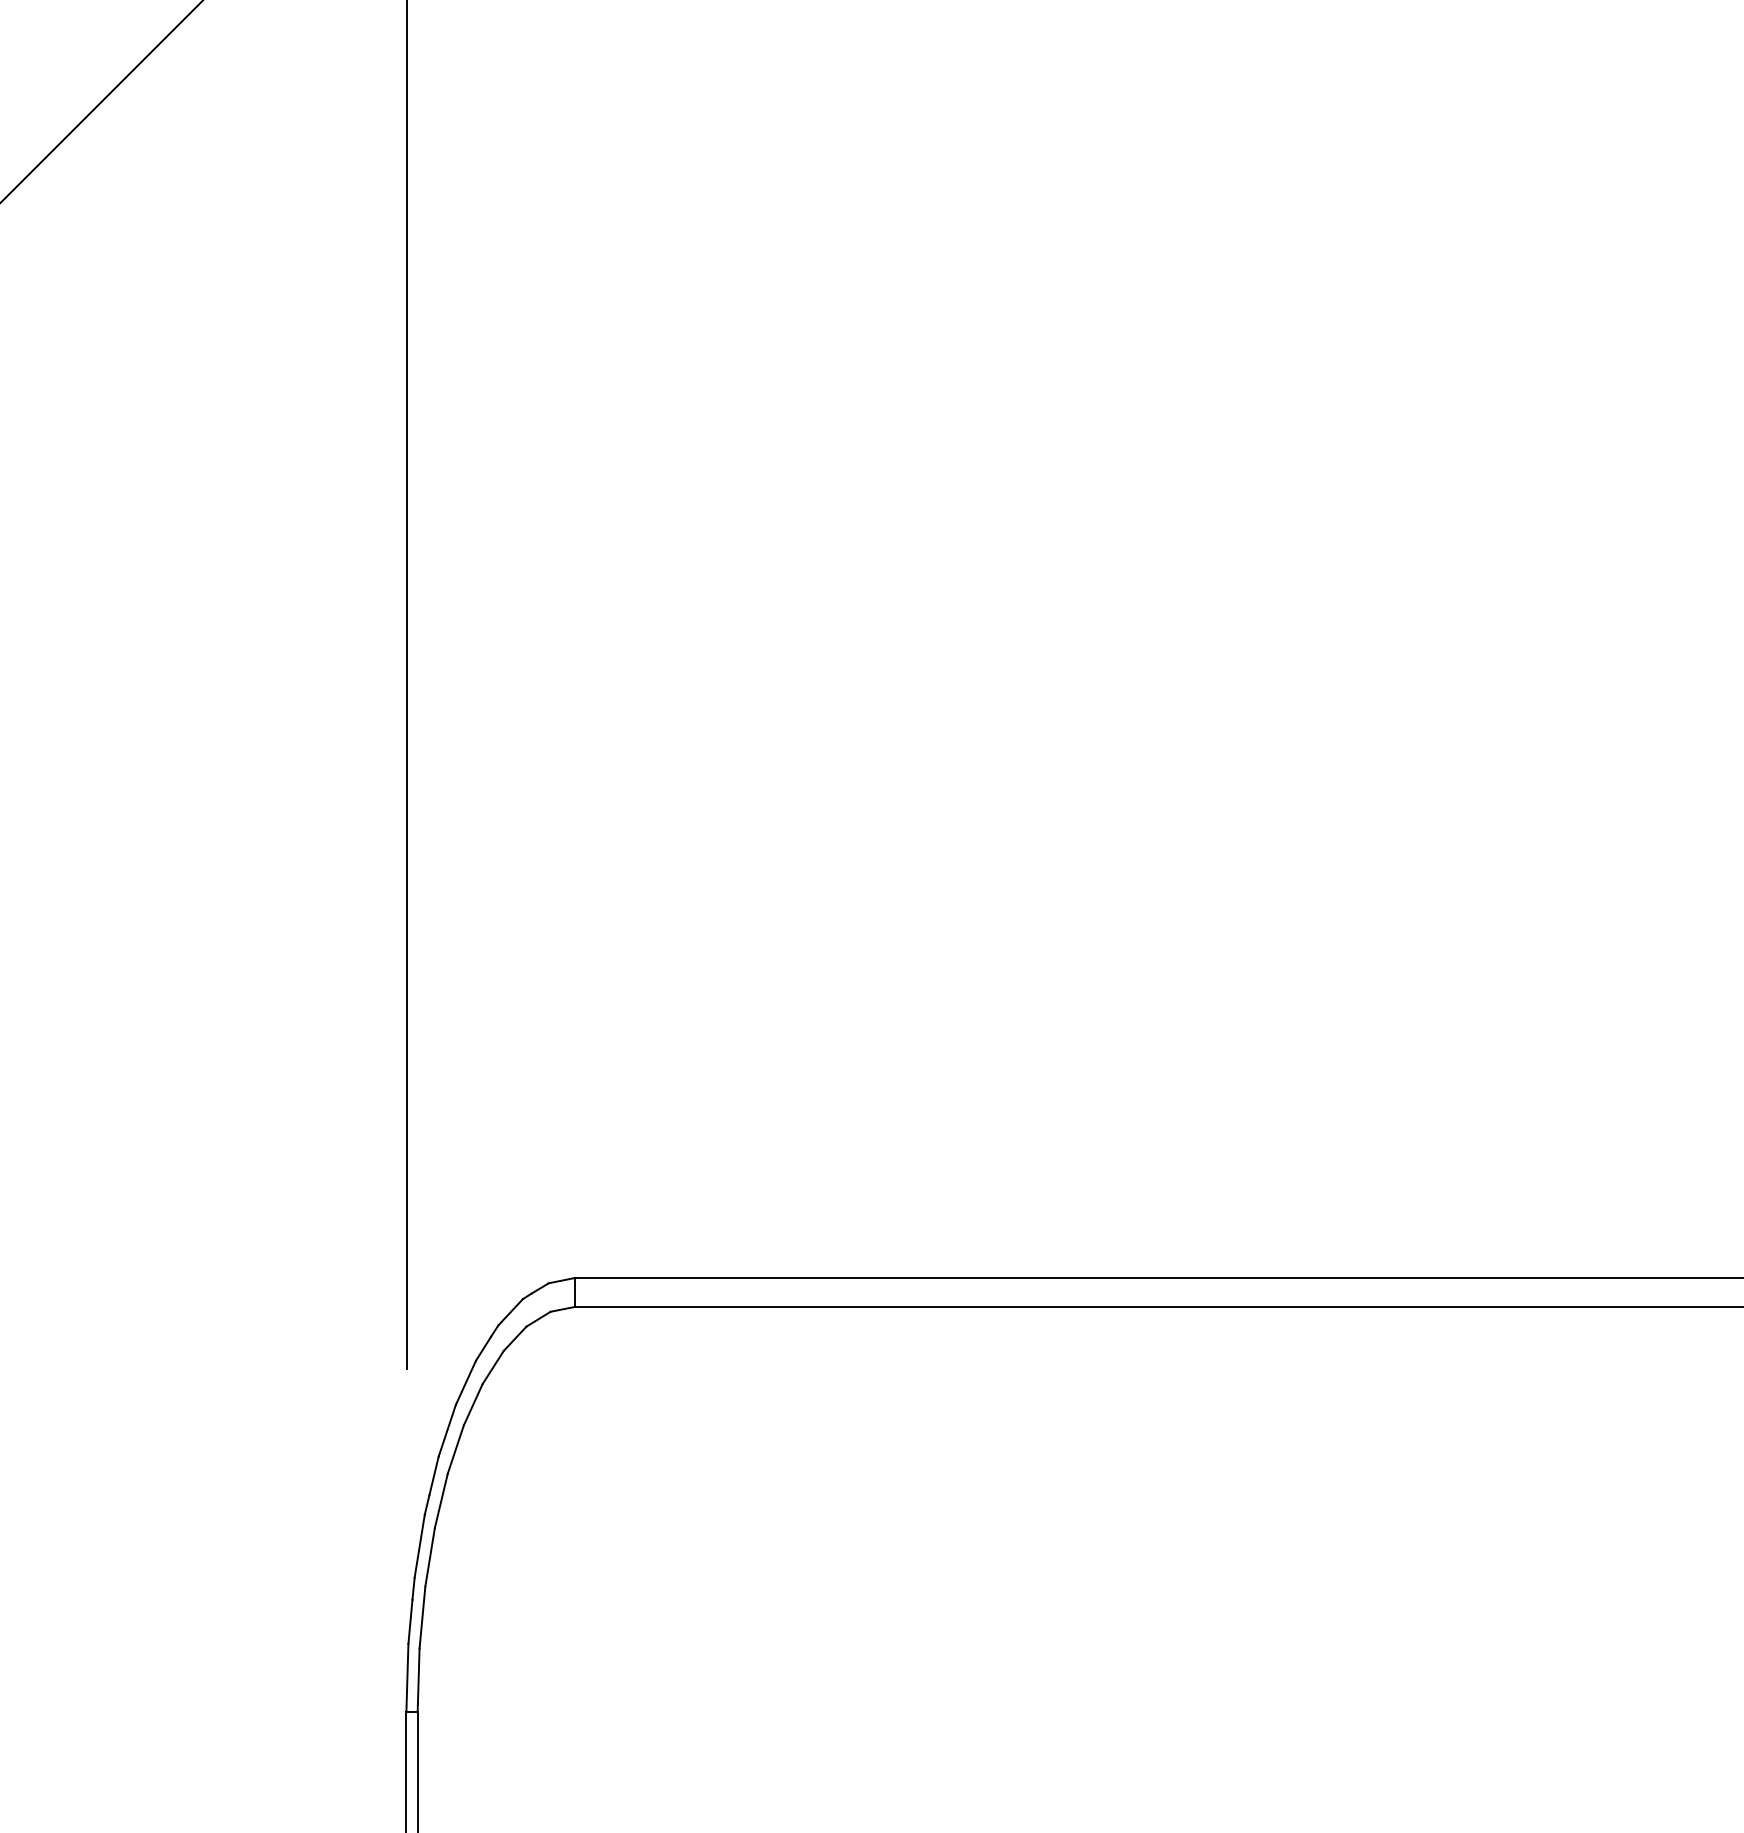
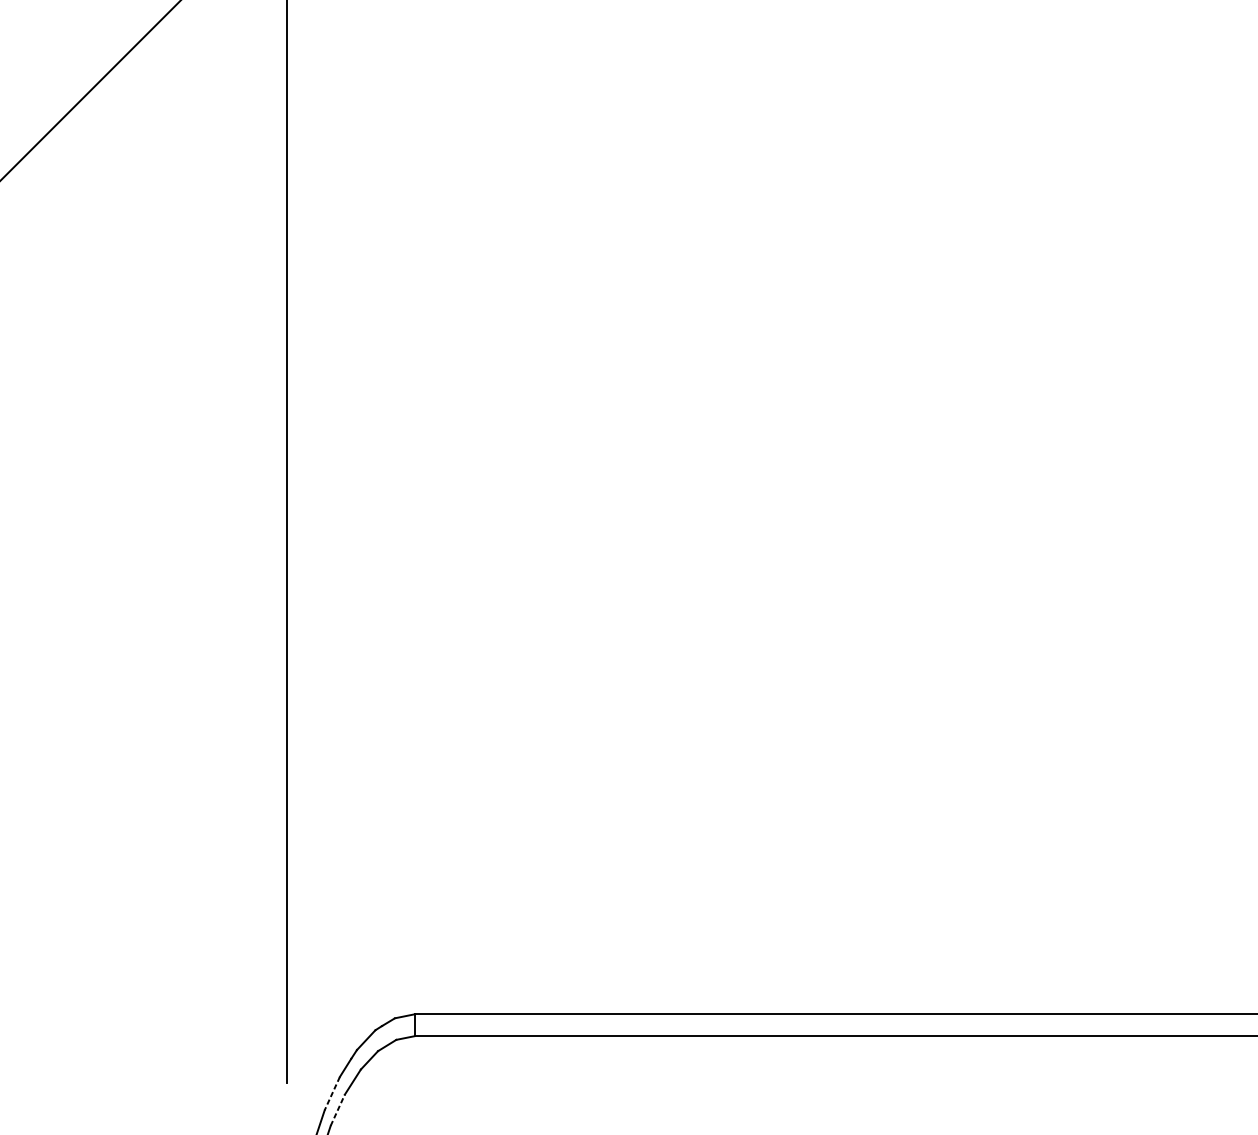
line: (465, 1383) -> (331, 1094), solid -> dashed
line: (473, 1404) -> (338, 1110), solid -> dashed

